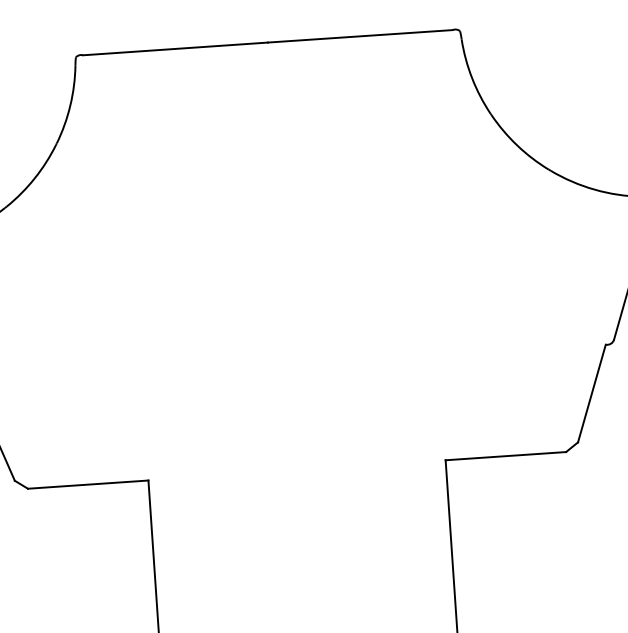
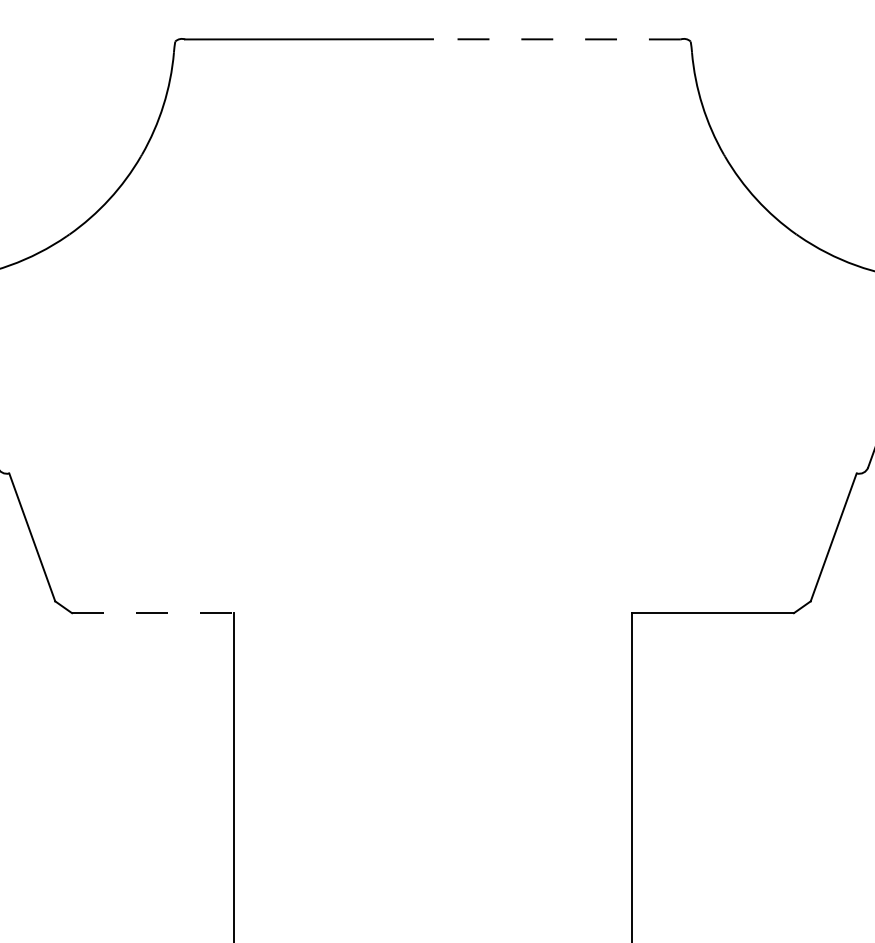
line: (359, 36) -> (556, 39), solid -> dashed
line: (87, 484) -> (152, 613), solid -> dashed

